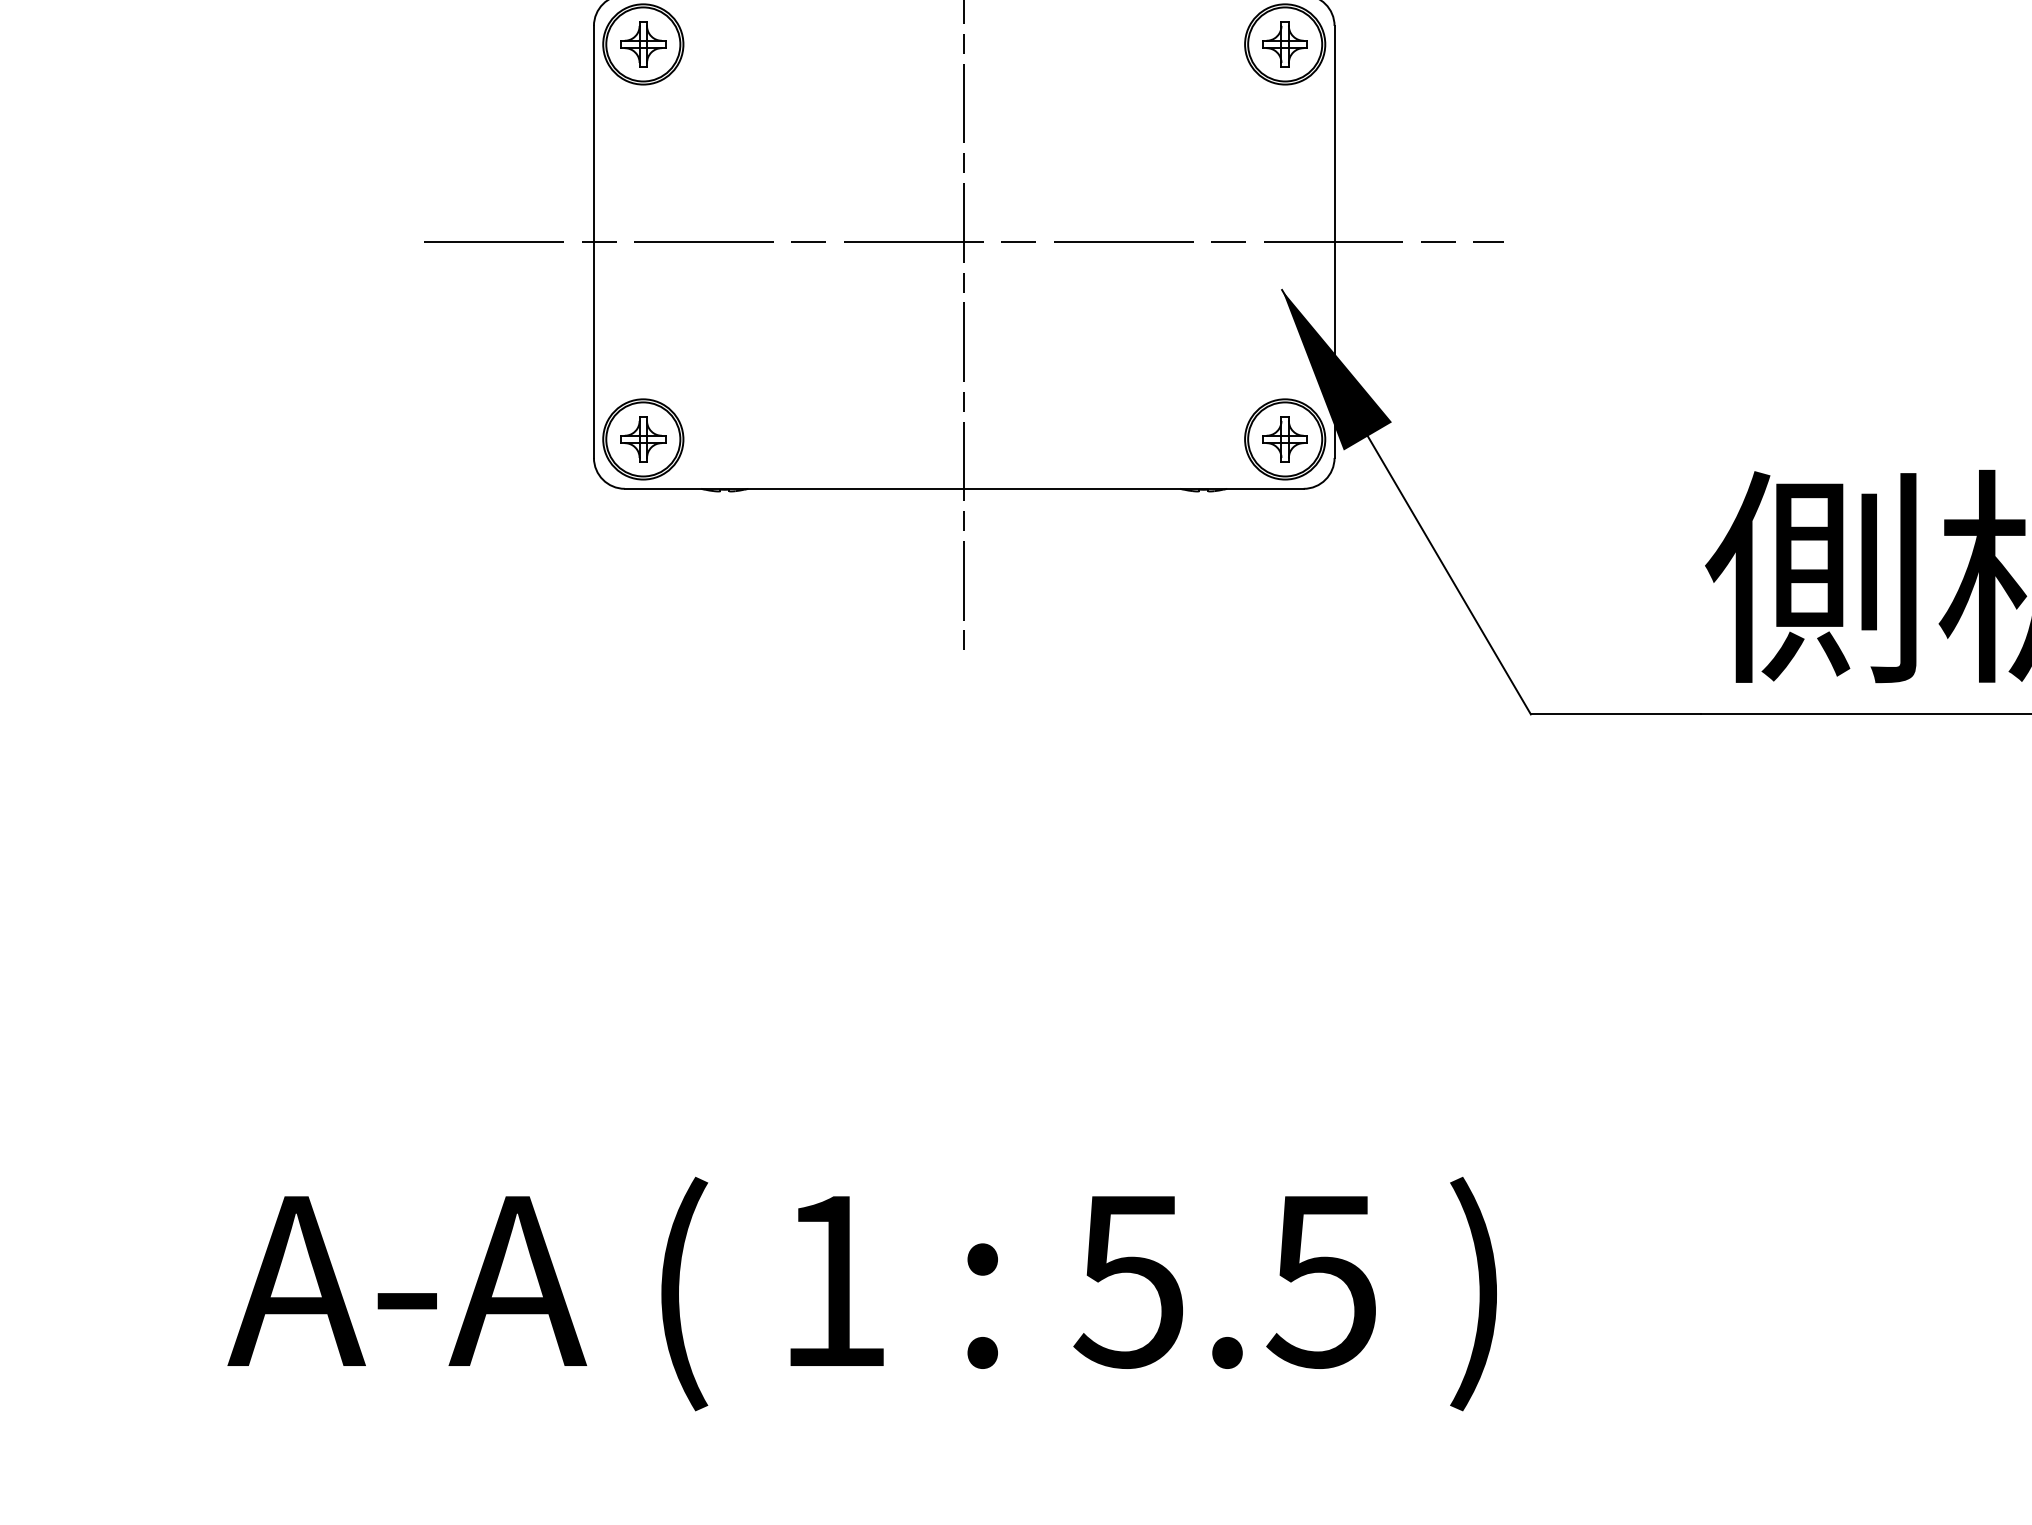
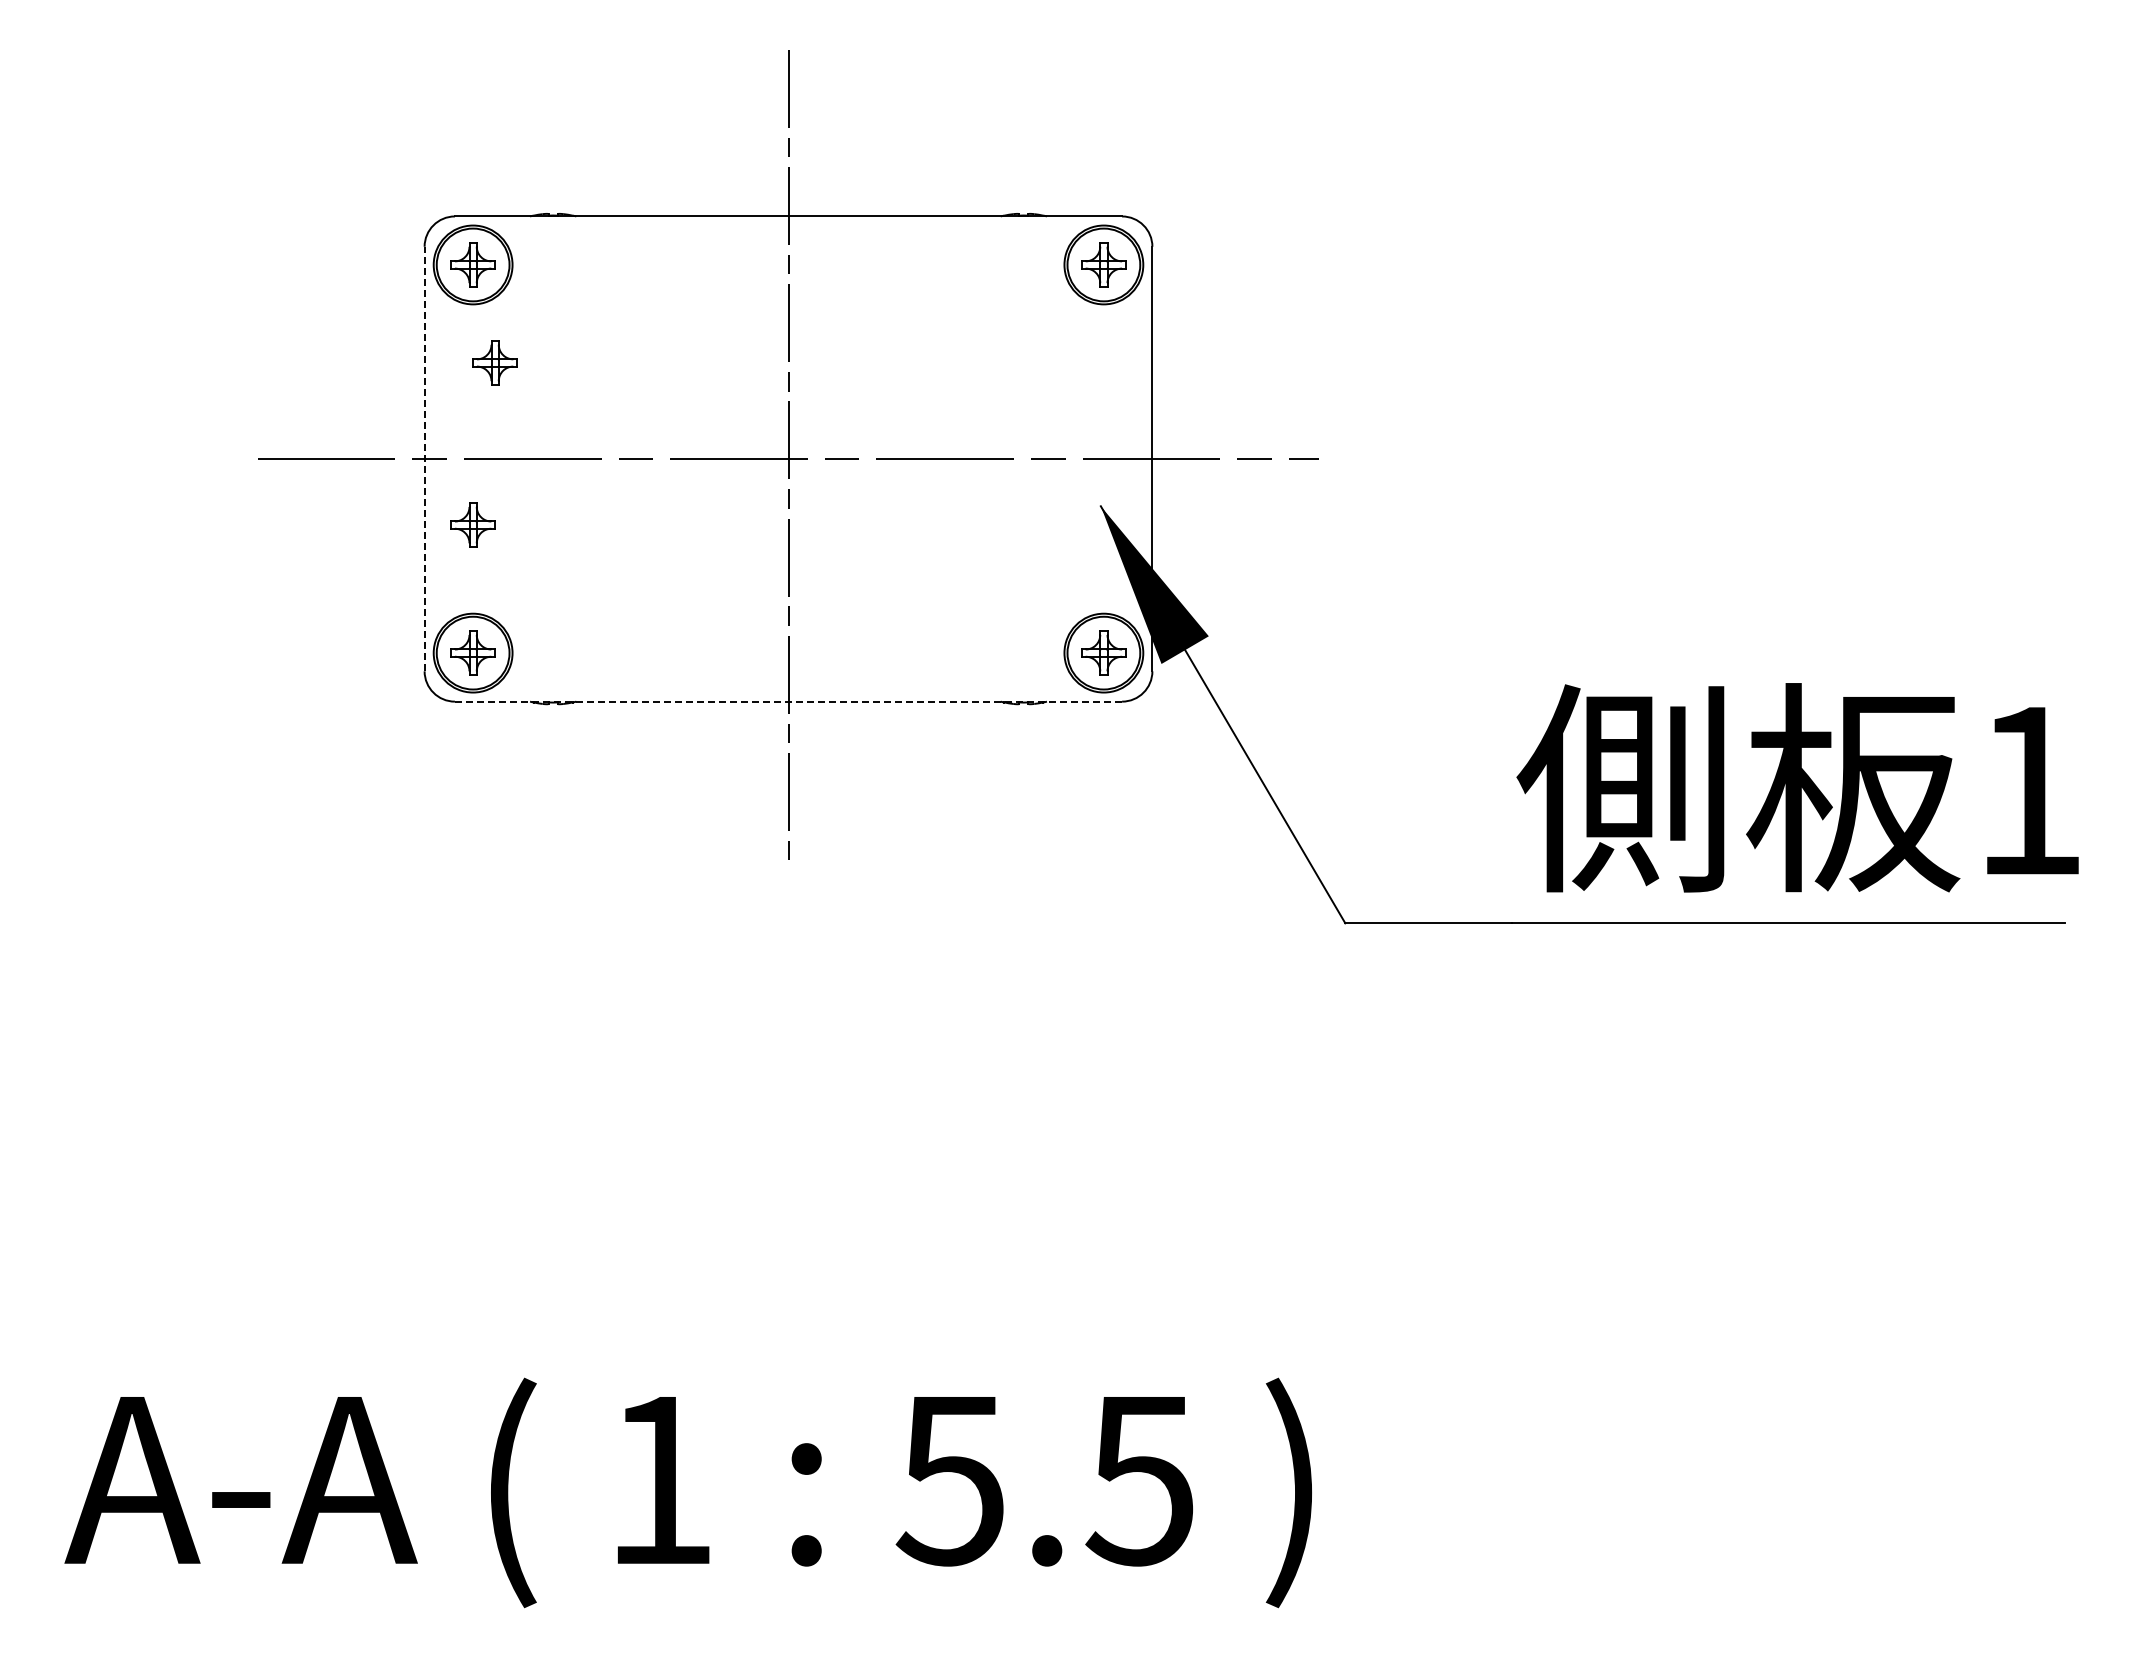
part: (665, 143) -> (494, 362), added
line: (593, 241) -> (424, 458), solid -> dashed
part: (642, 308) -> (472, 524), added
line: (964, 488) -> (788, 701), solid -> dashed

